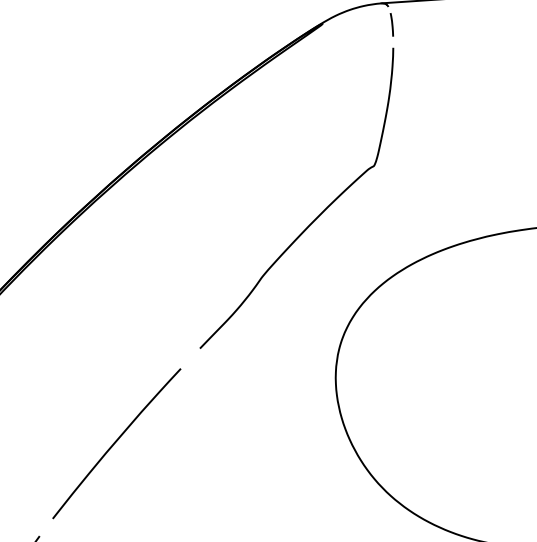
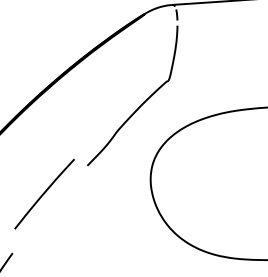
line: (116, 442) -> (44, 193), moved

